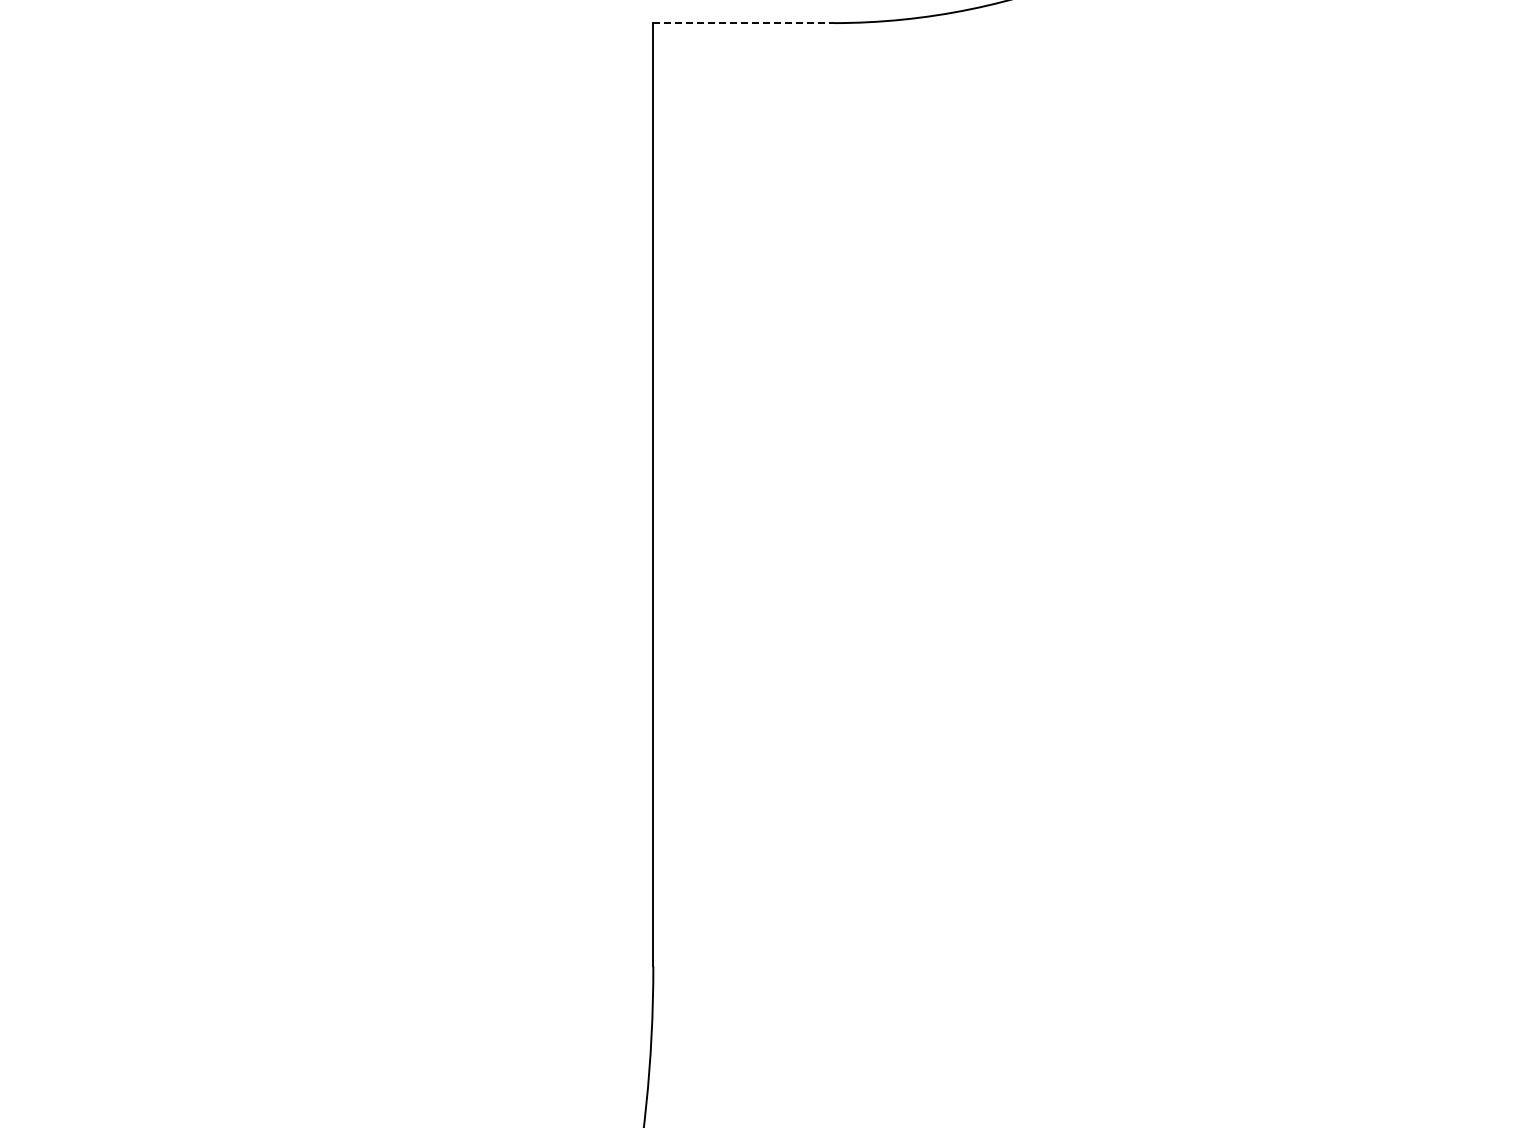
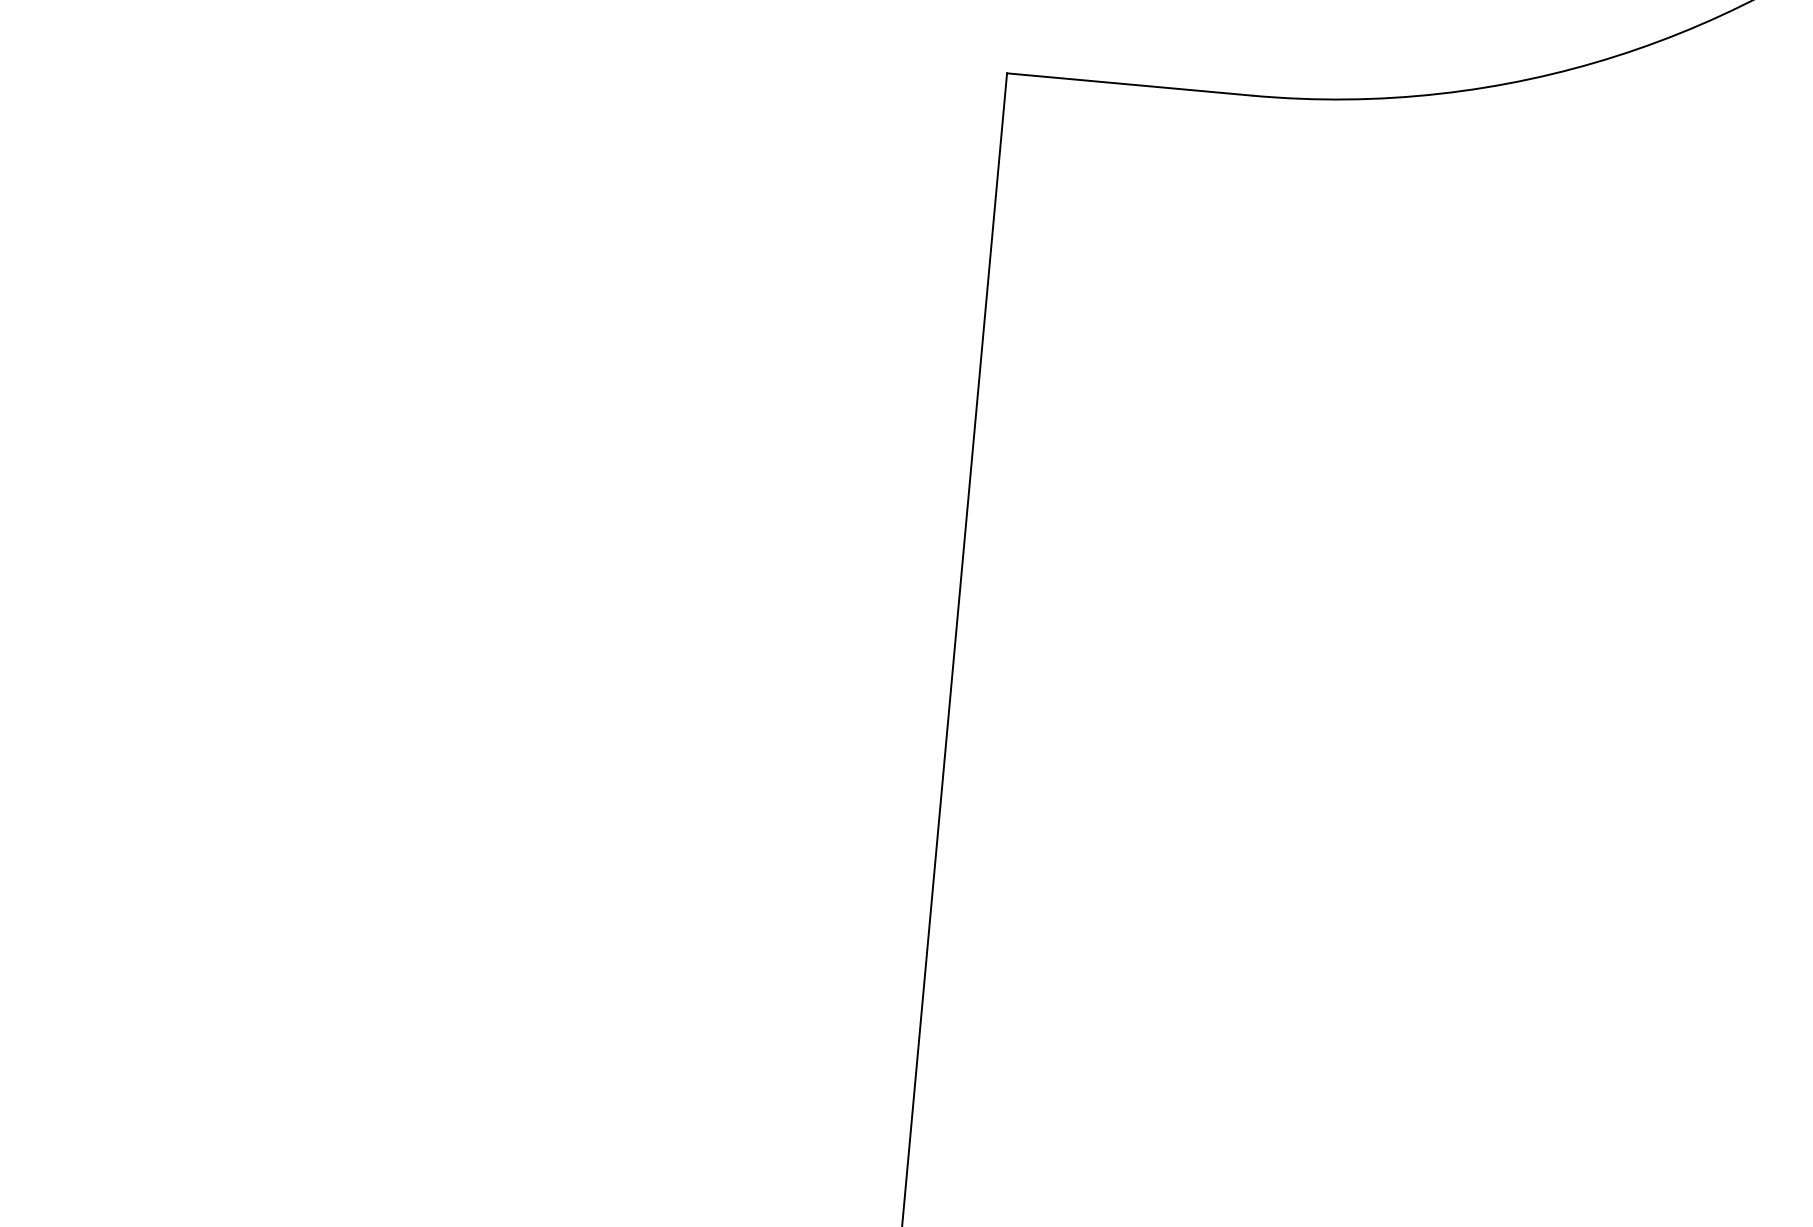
line: (744, 23) -> (1130, 85), dashed -> solid

